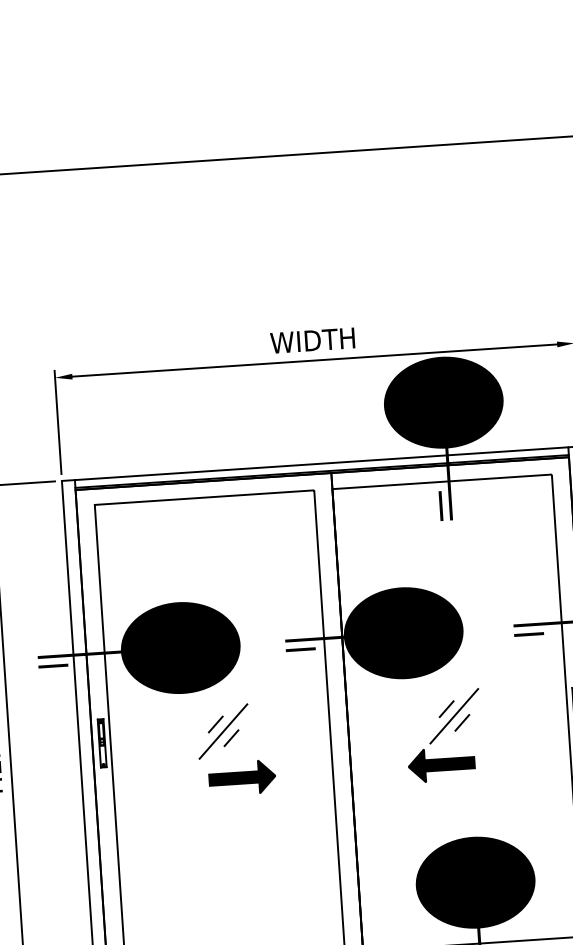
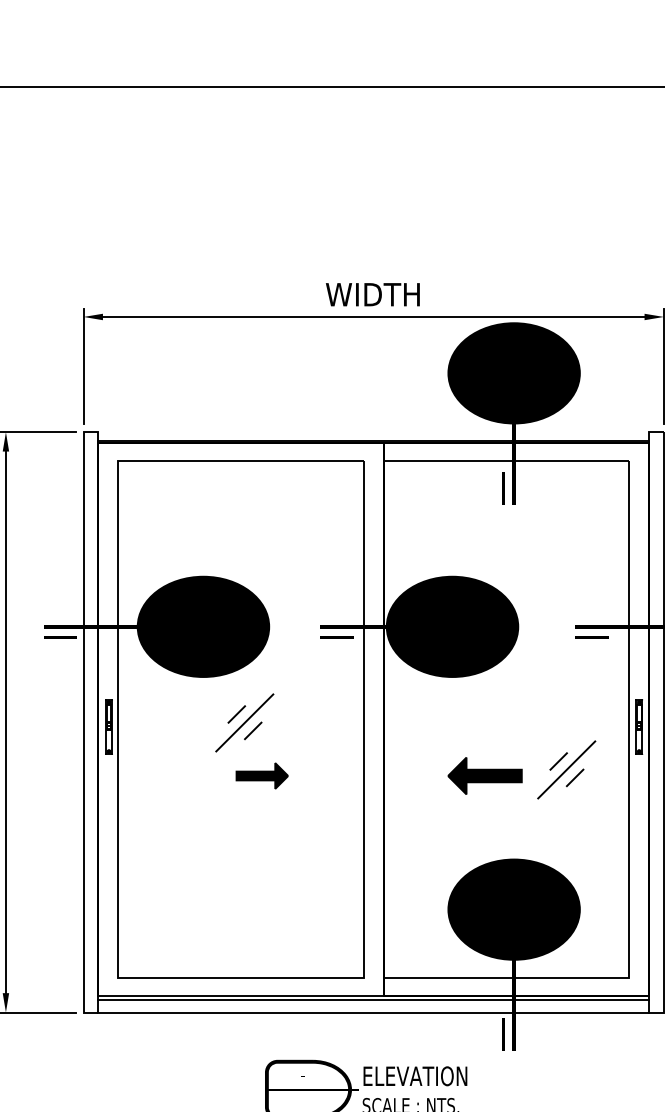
line: (321, 463) -> (373, 432), removed
part: (454, 715) -> (566, 769), moved
part: (241, 777) -> (261, 775), size x0.7

